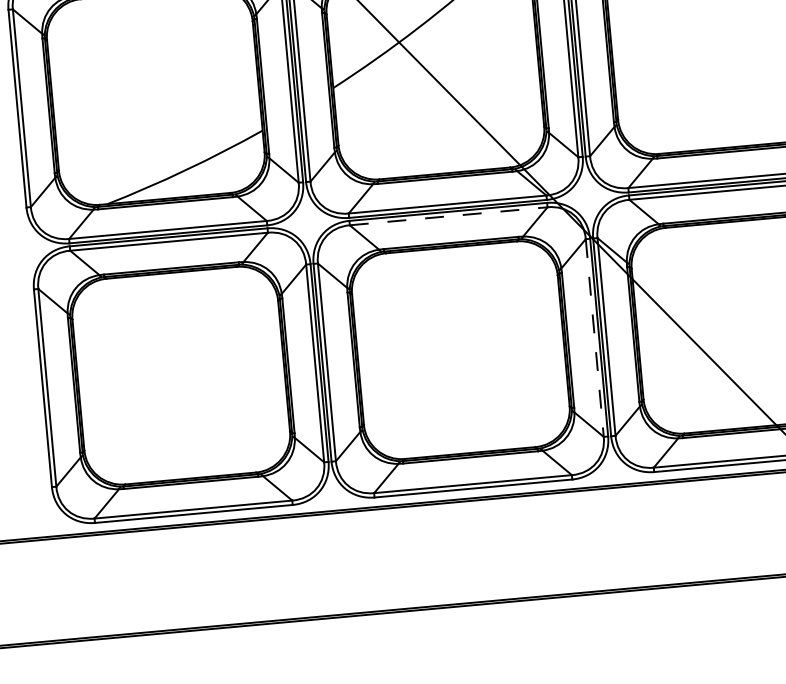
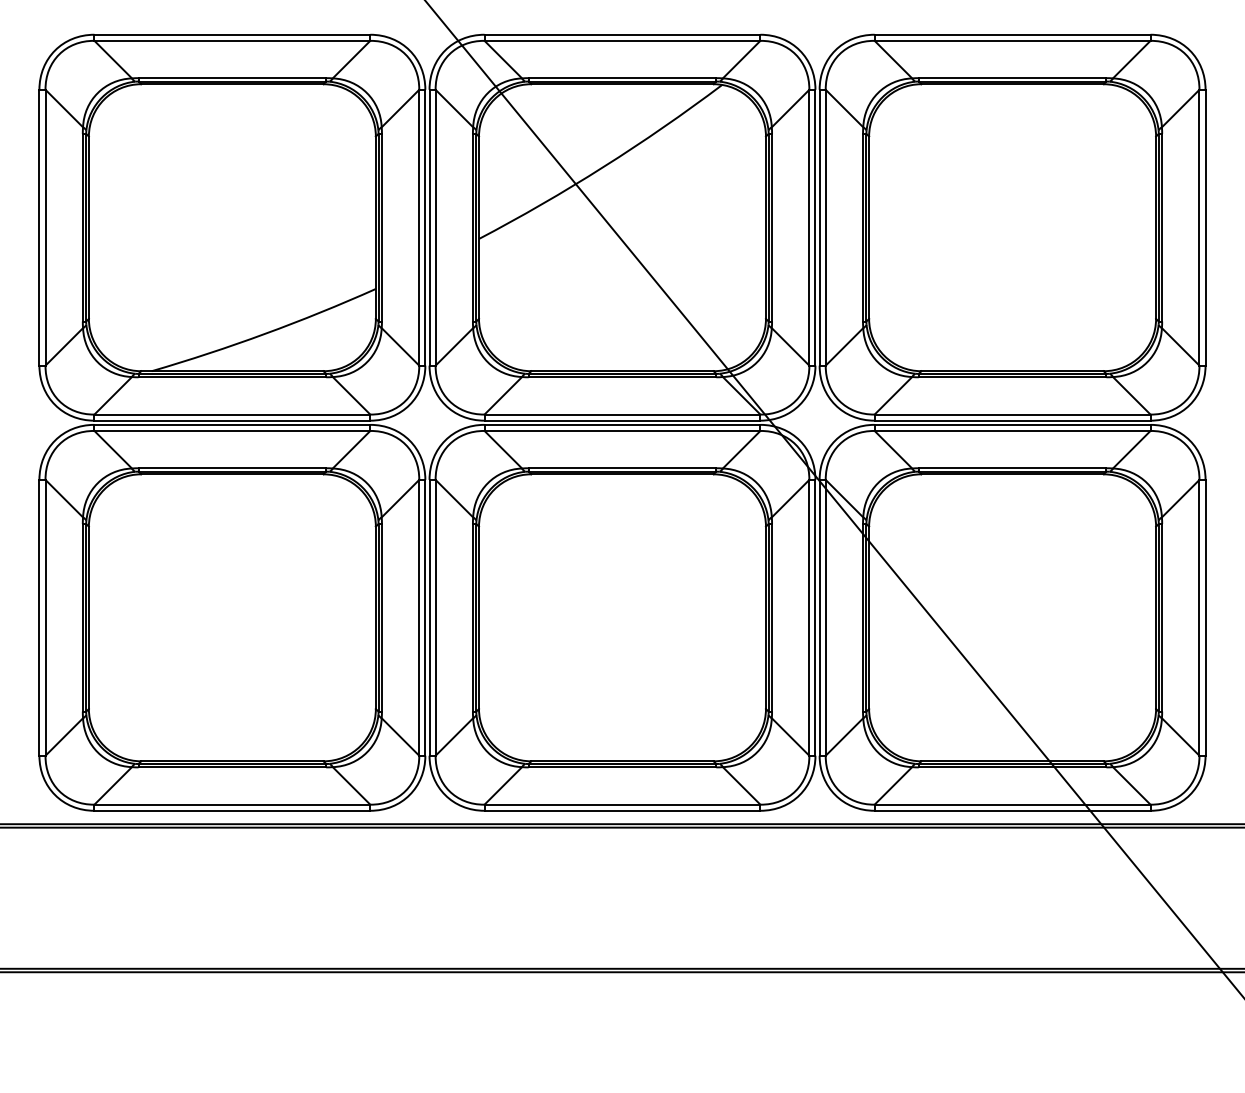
line: (448, 215) -> (622, 430), dashed -> solid
line: (594, 337) -> (809, 617), dashed -> solid

